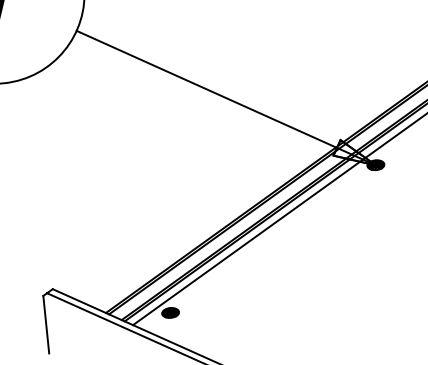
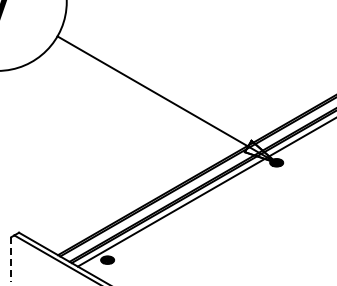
line: (46, 325) -> (11, 260), solid -> dashed

